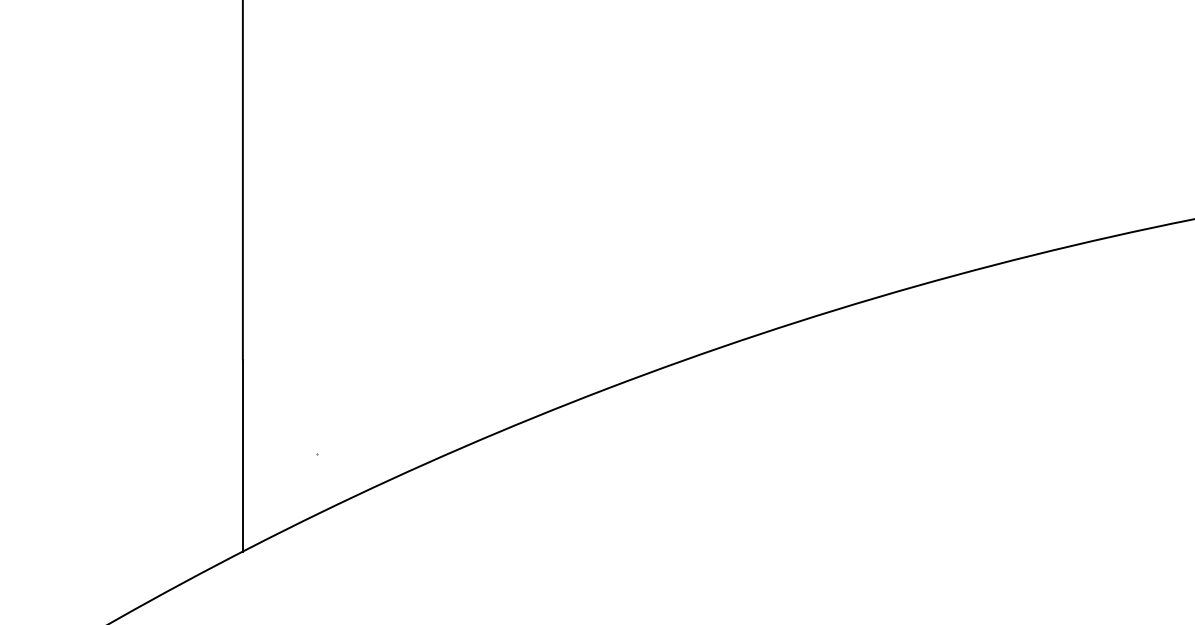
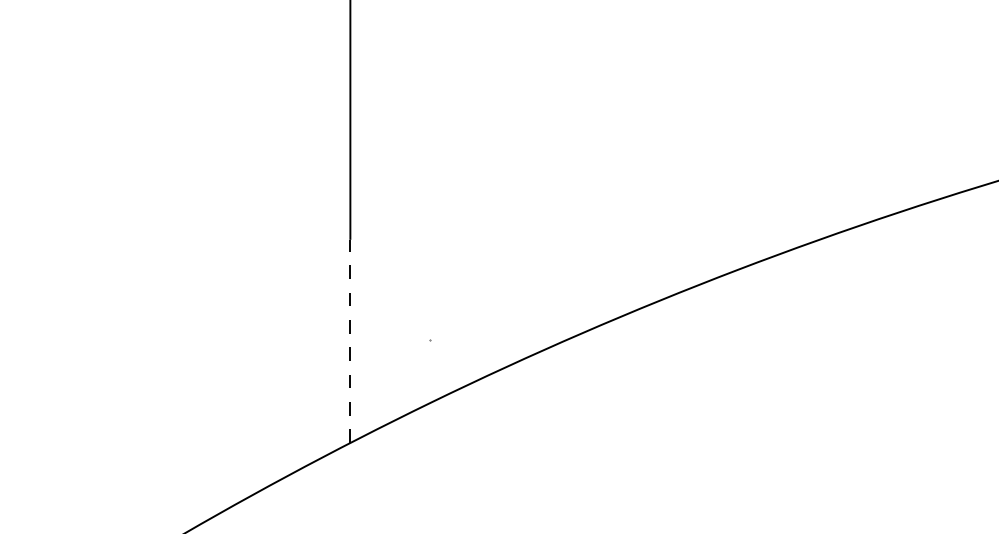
line: (242, 455) -> (349, 340), solid -> dashed

